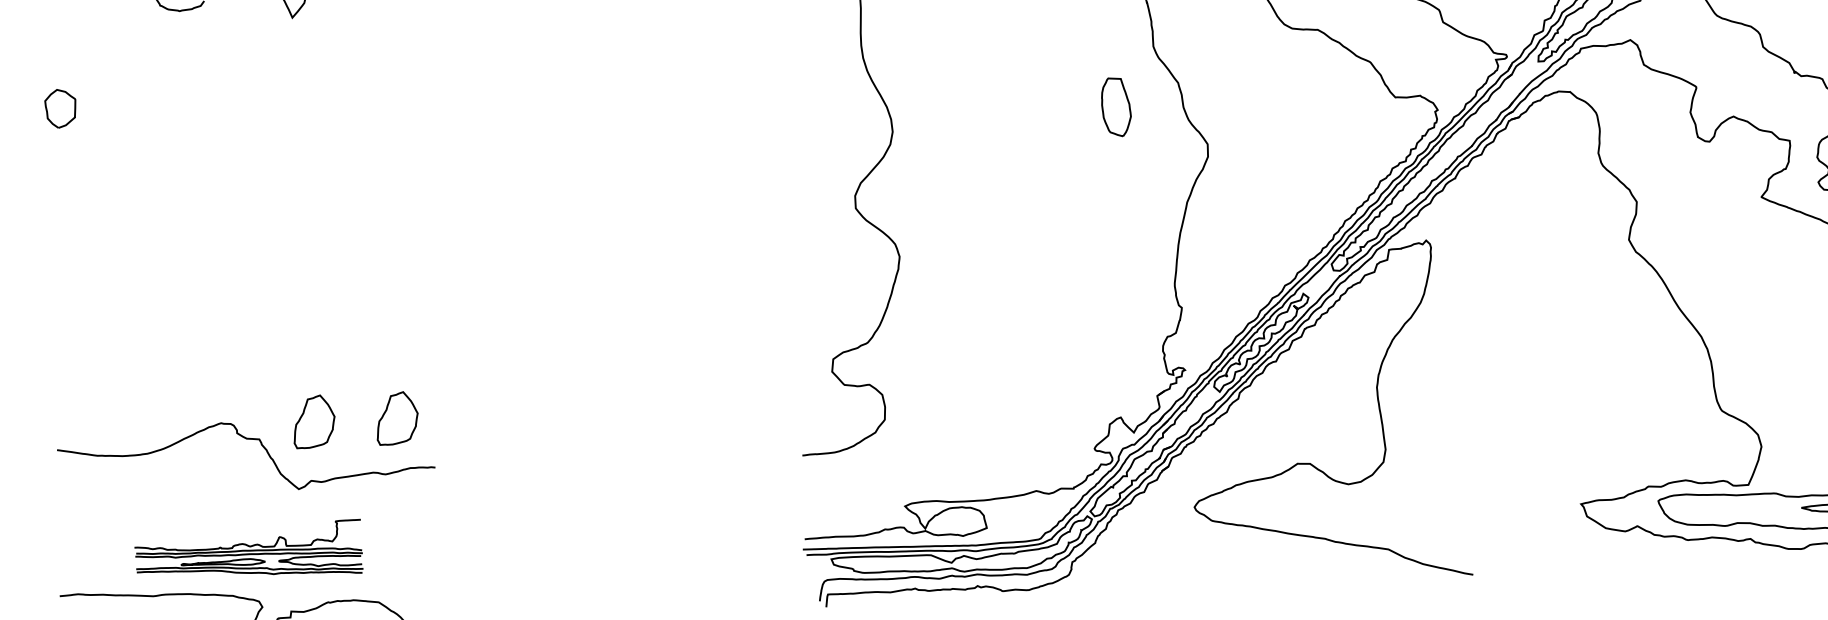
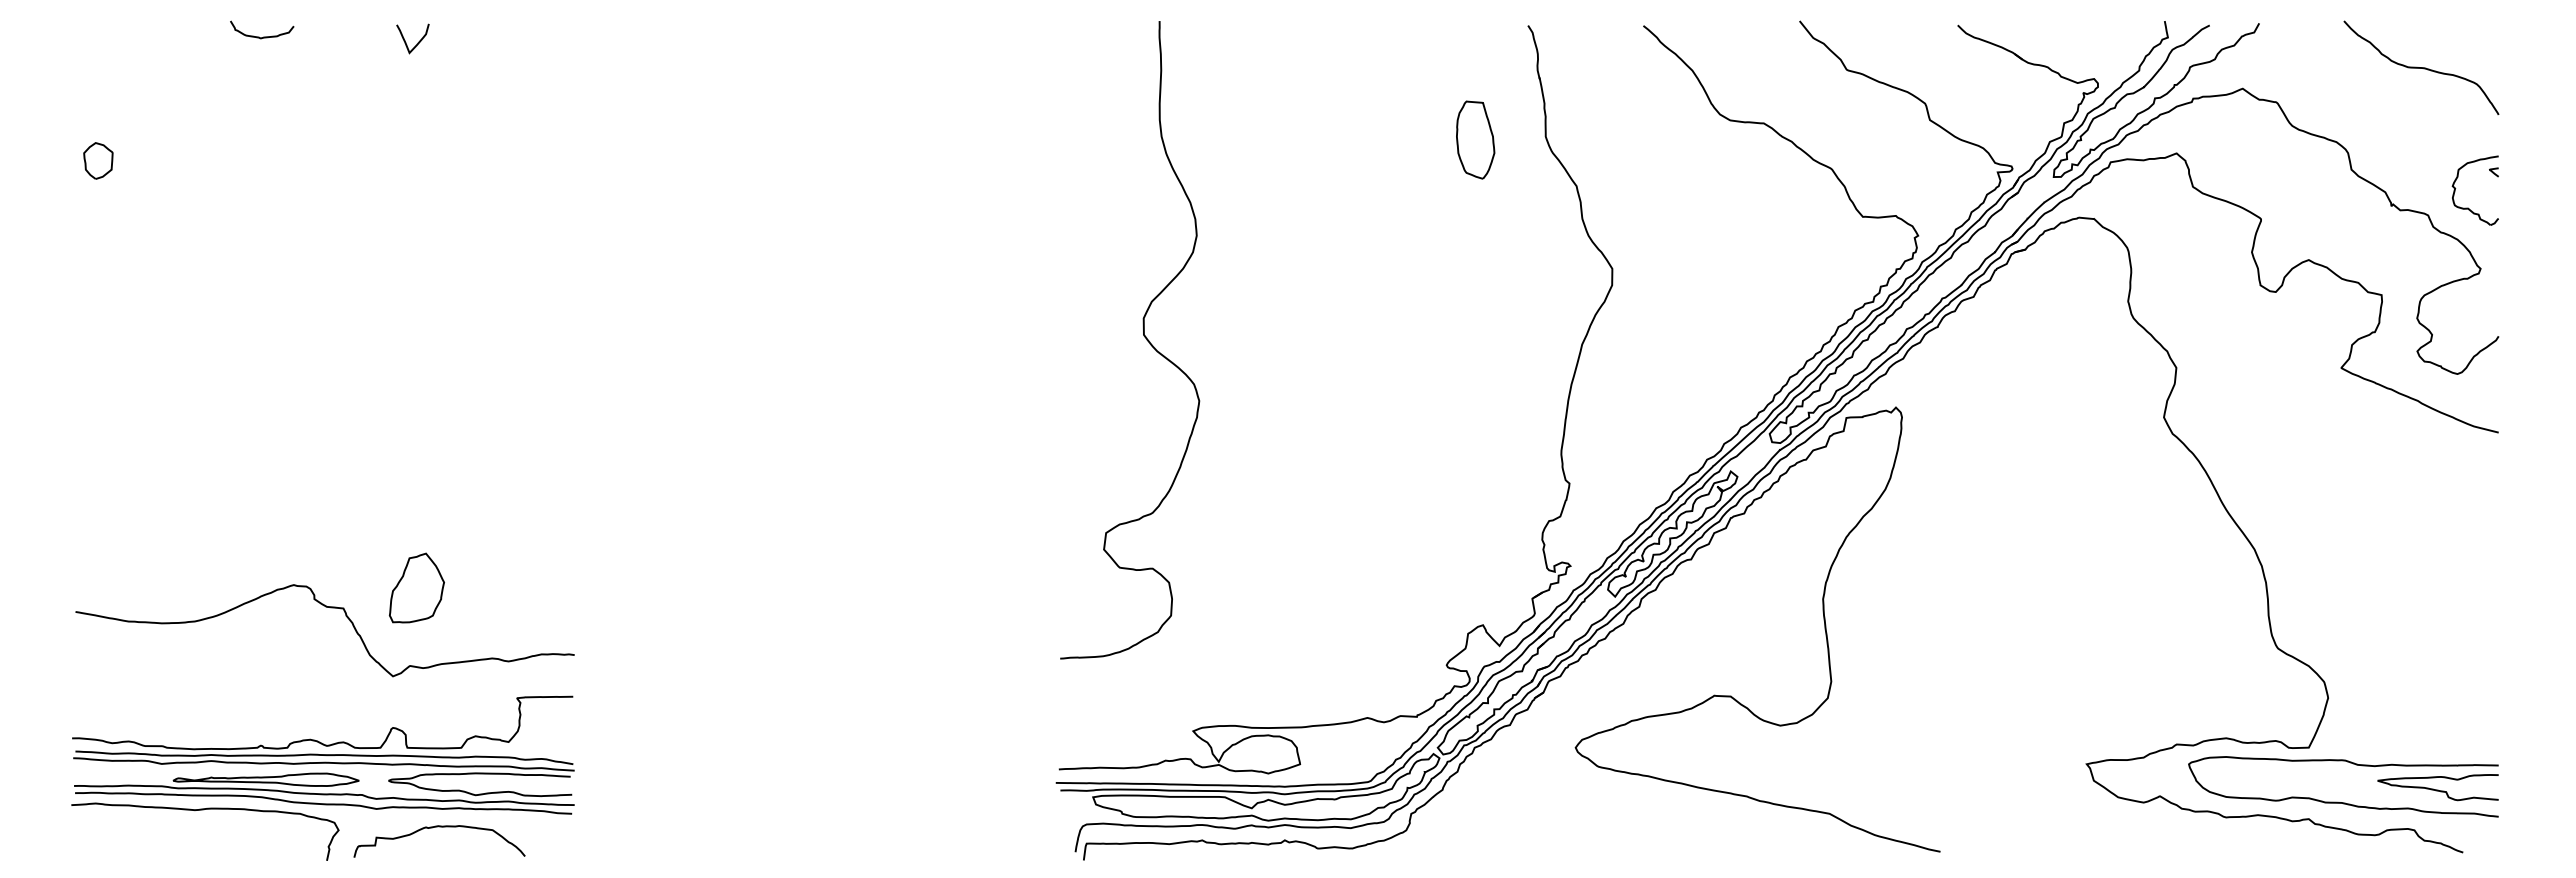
part: (1116, 106) -> (1475, 139), moved
part: (60, 108) -> (98, 160), size x0.71
part: (397, 417) -> (526, 587), removed
part: (248, 550) -> (323, 754), size x1.67

